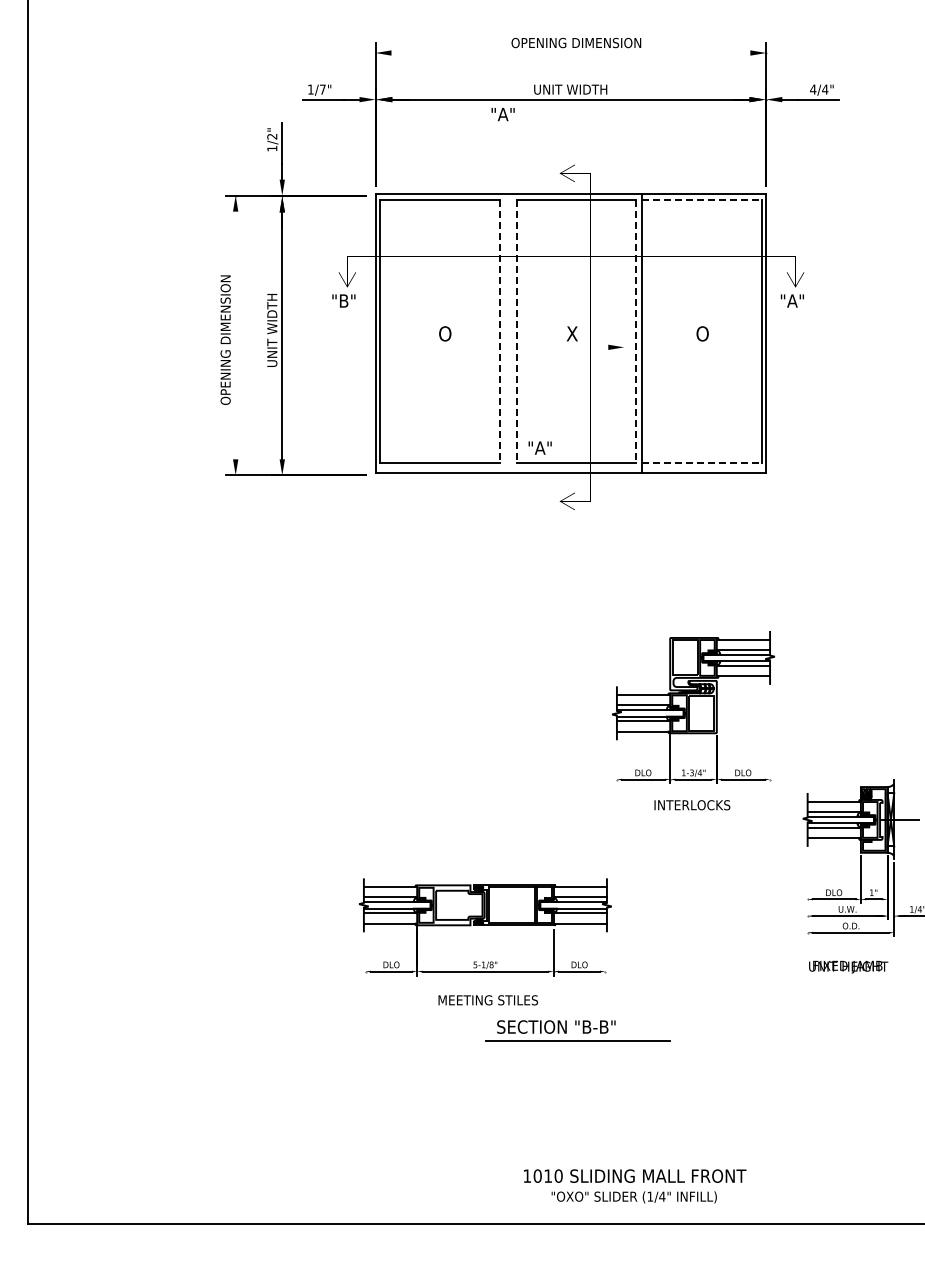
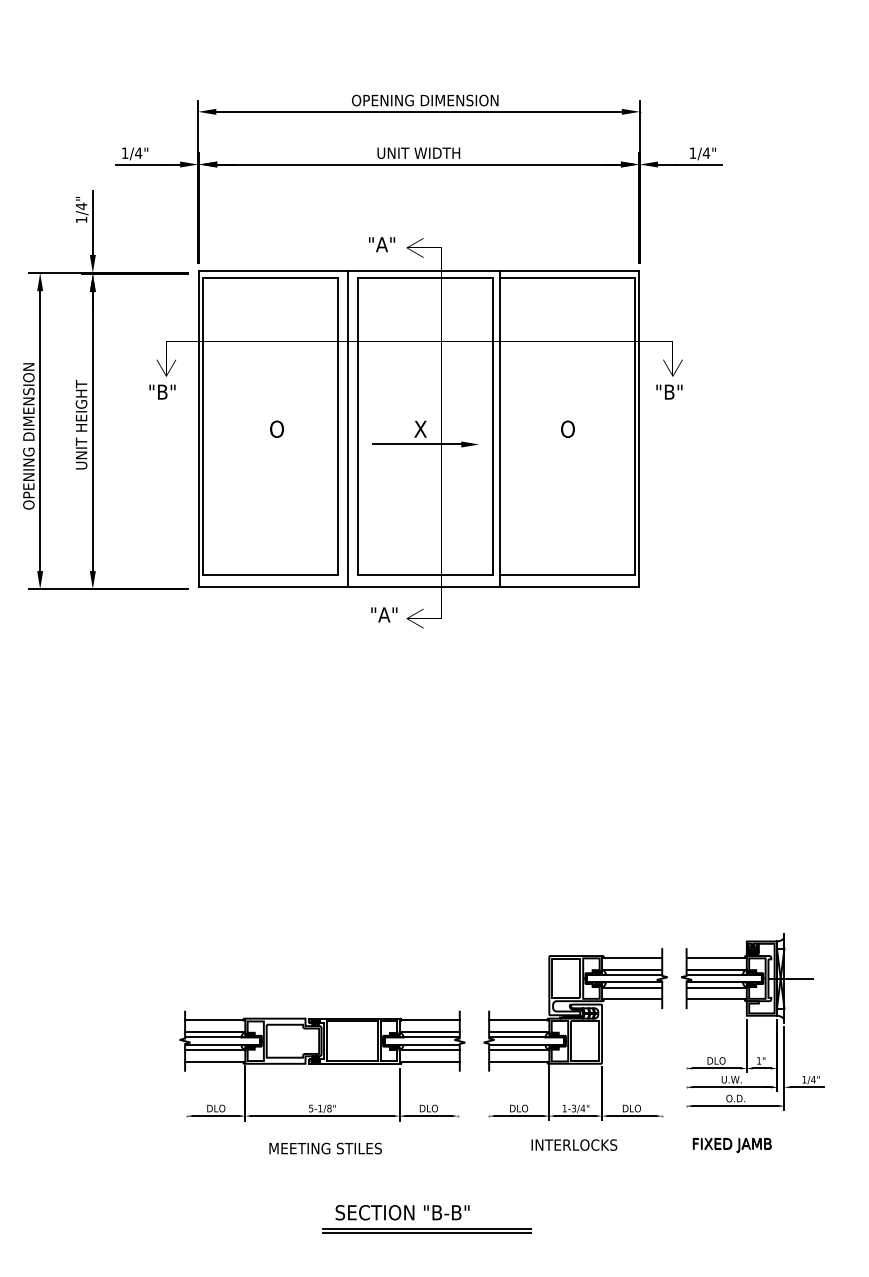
line: (570, 53) -> (418, 112), added
text: (322, 89) -> (138, 153), 1/7" -> 1/4"
text: (813, 89) -> (693, 153), 4/4" -> 1/4"
text: (502, 114) -> (381, 244), moved
text: (272, 136) -> (81, 206), 1/2" -> 1/4"
line: (702, 199) -> (567, 277), dashed -> solid
text: (792, 300) -> (669, 391), "A" -> "B"
text: (272, 329) -> (81, 424), UNIT WIDTH -> UNIT HEIGHT
line: (499, 331) -> (338, 426), dashed -> solid
line: (516, 331) -> (357, 426), dashed -> solid
line: (636, 331) -> (493, 426), dashed -> solid
line: (508, 333) -> (348, 428), added
line: (235, 335) -> (39, 431), added
line: (570, 347) -> (418, 444), added
text: (539, 447) -> (383, 614), moved
line: (702, 462) -> (567, 574), dashed -> solid
part: (693, 720) -> (575, 1049), moved
part: (485, 925) -> (322, 1064), moved
text: (848, 967) -> (732, 1145), UNIT HEIGHT -> FIXED JAMB
line: (577, 1044) -> (426, 1232), added

